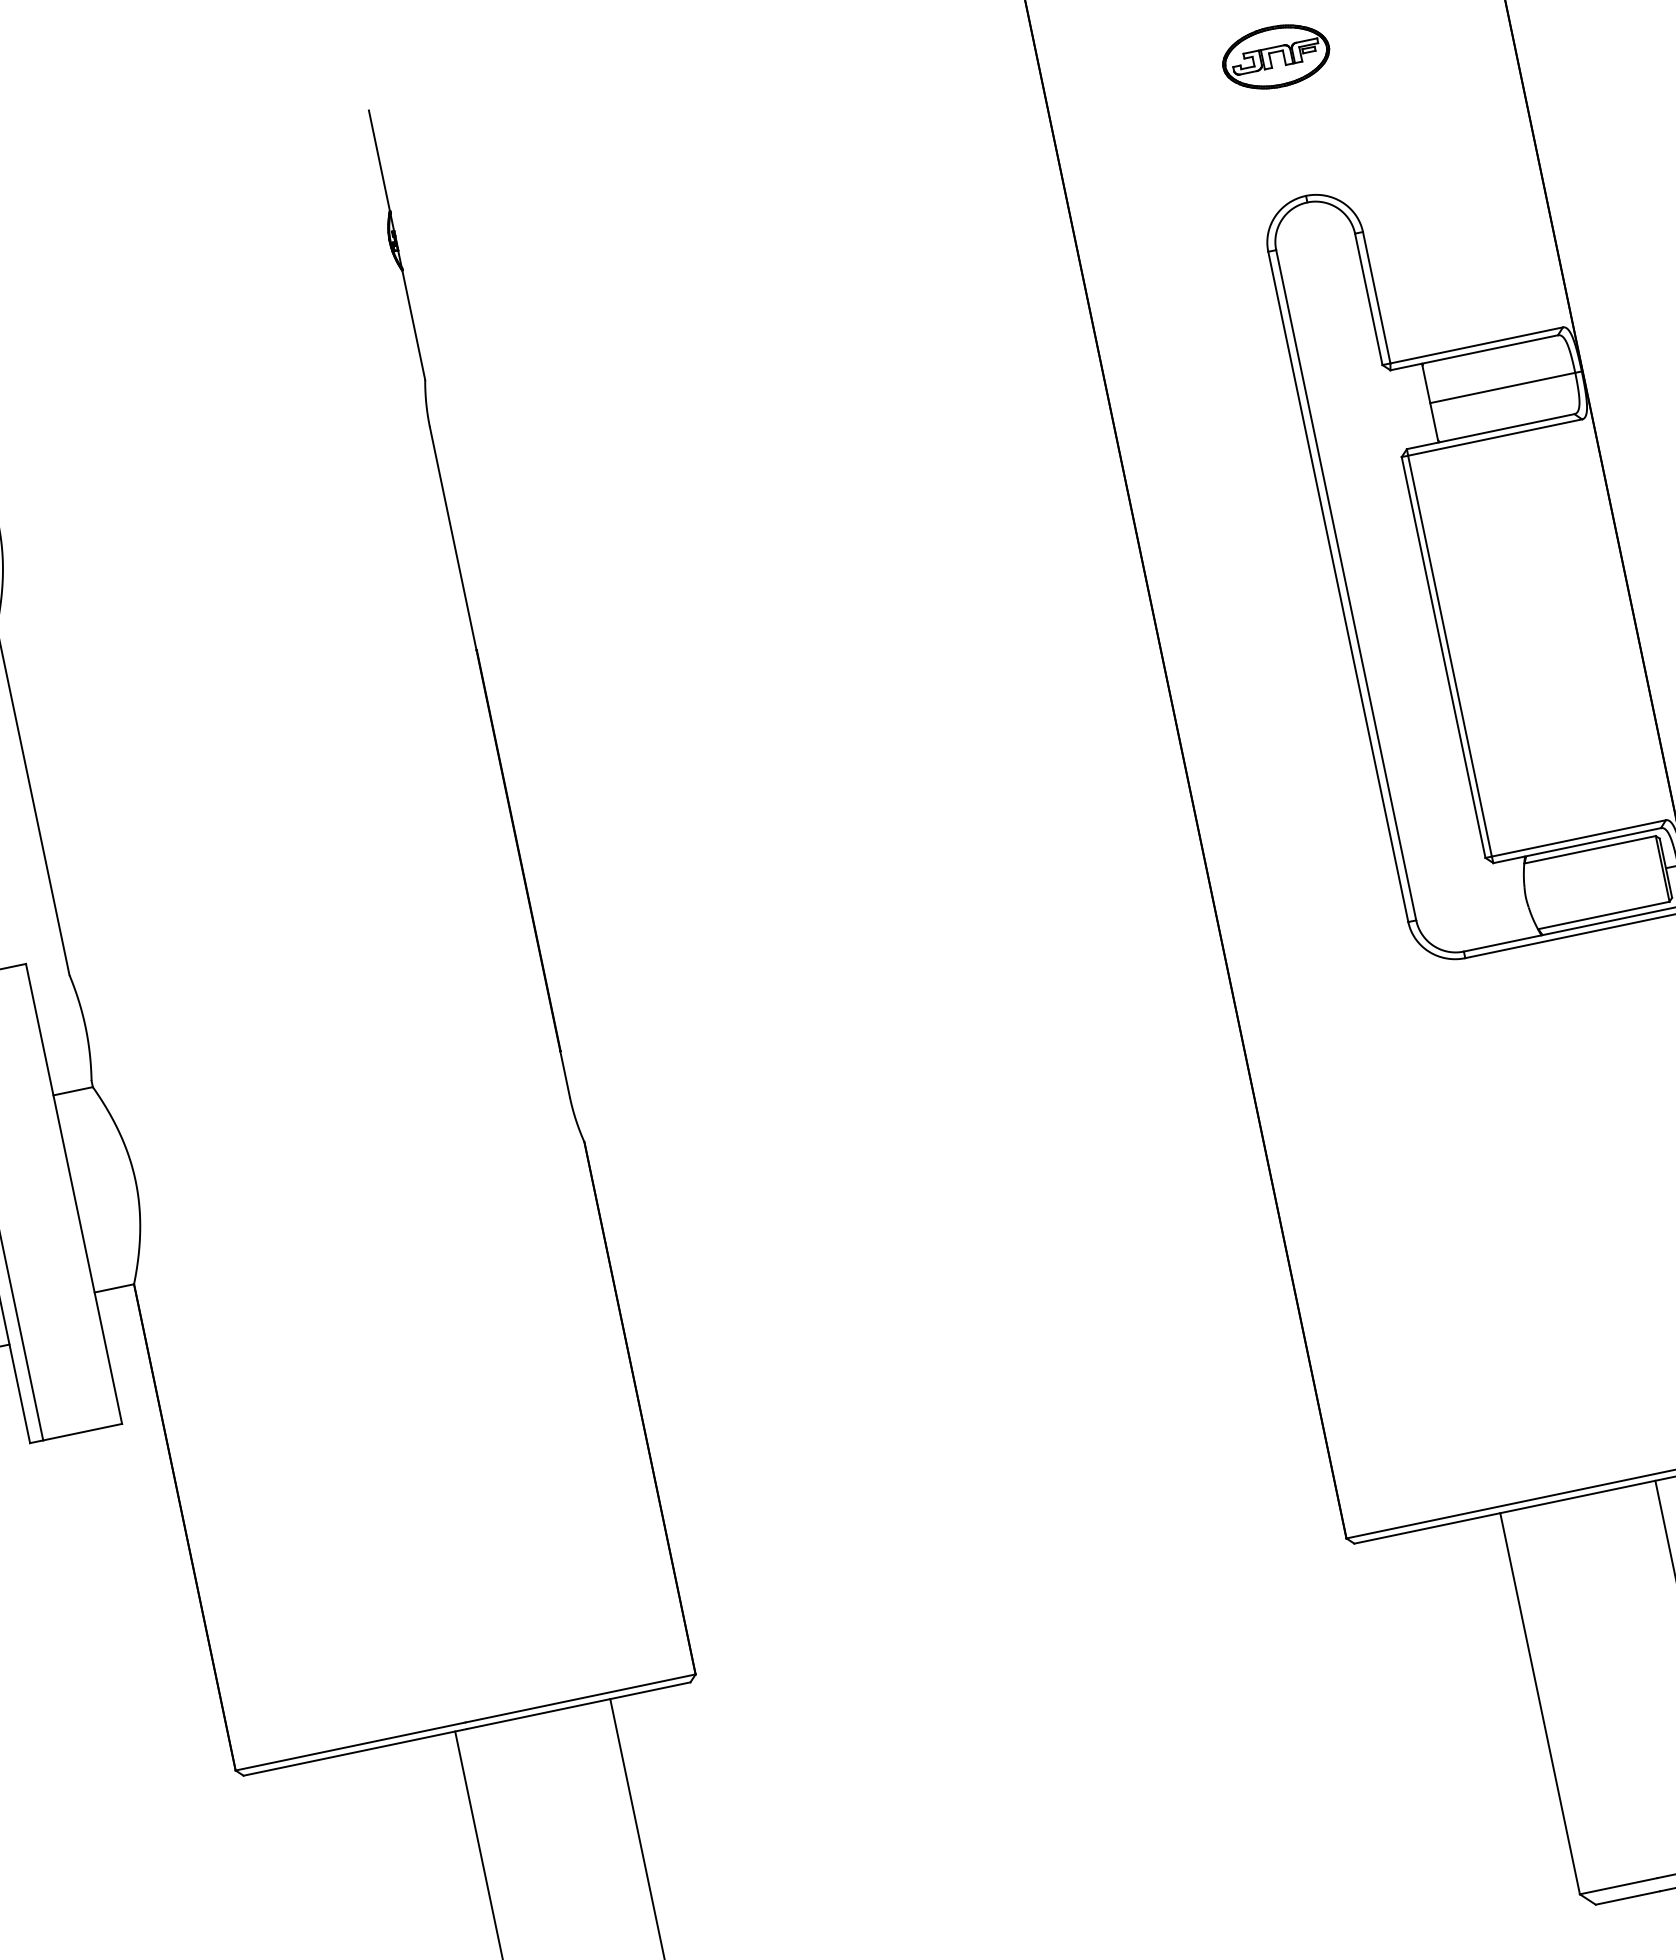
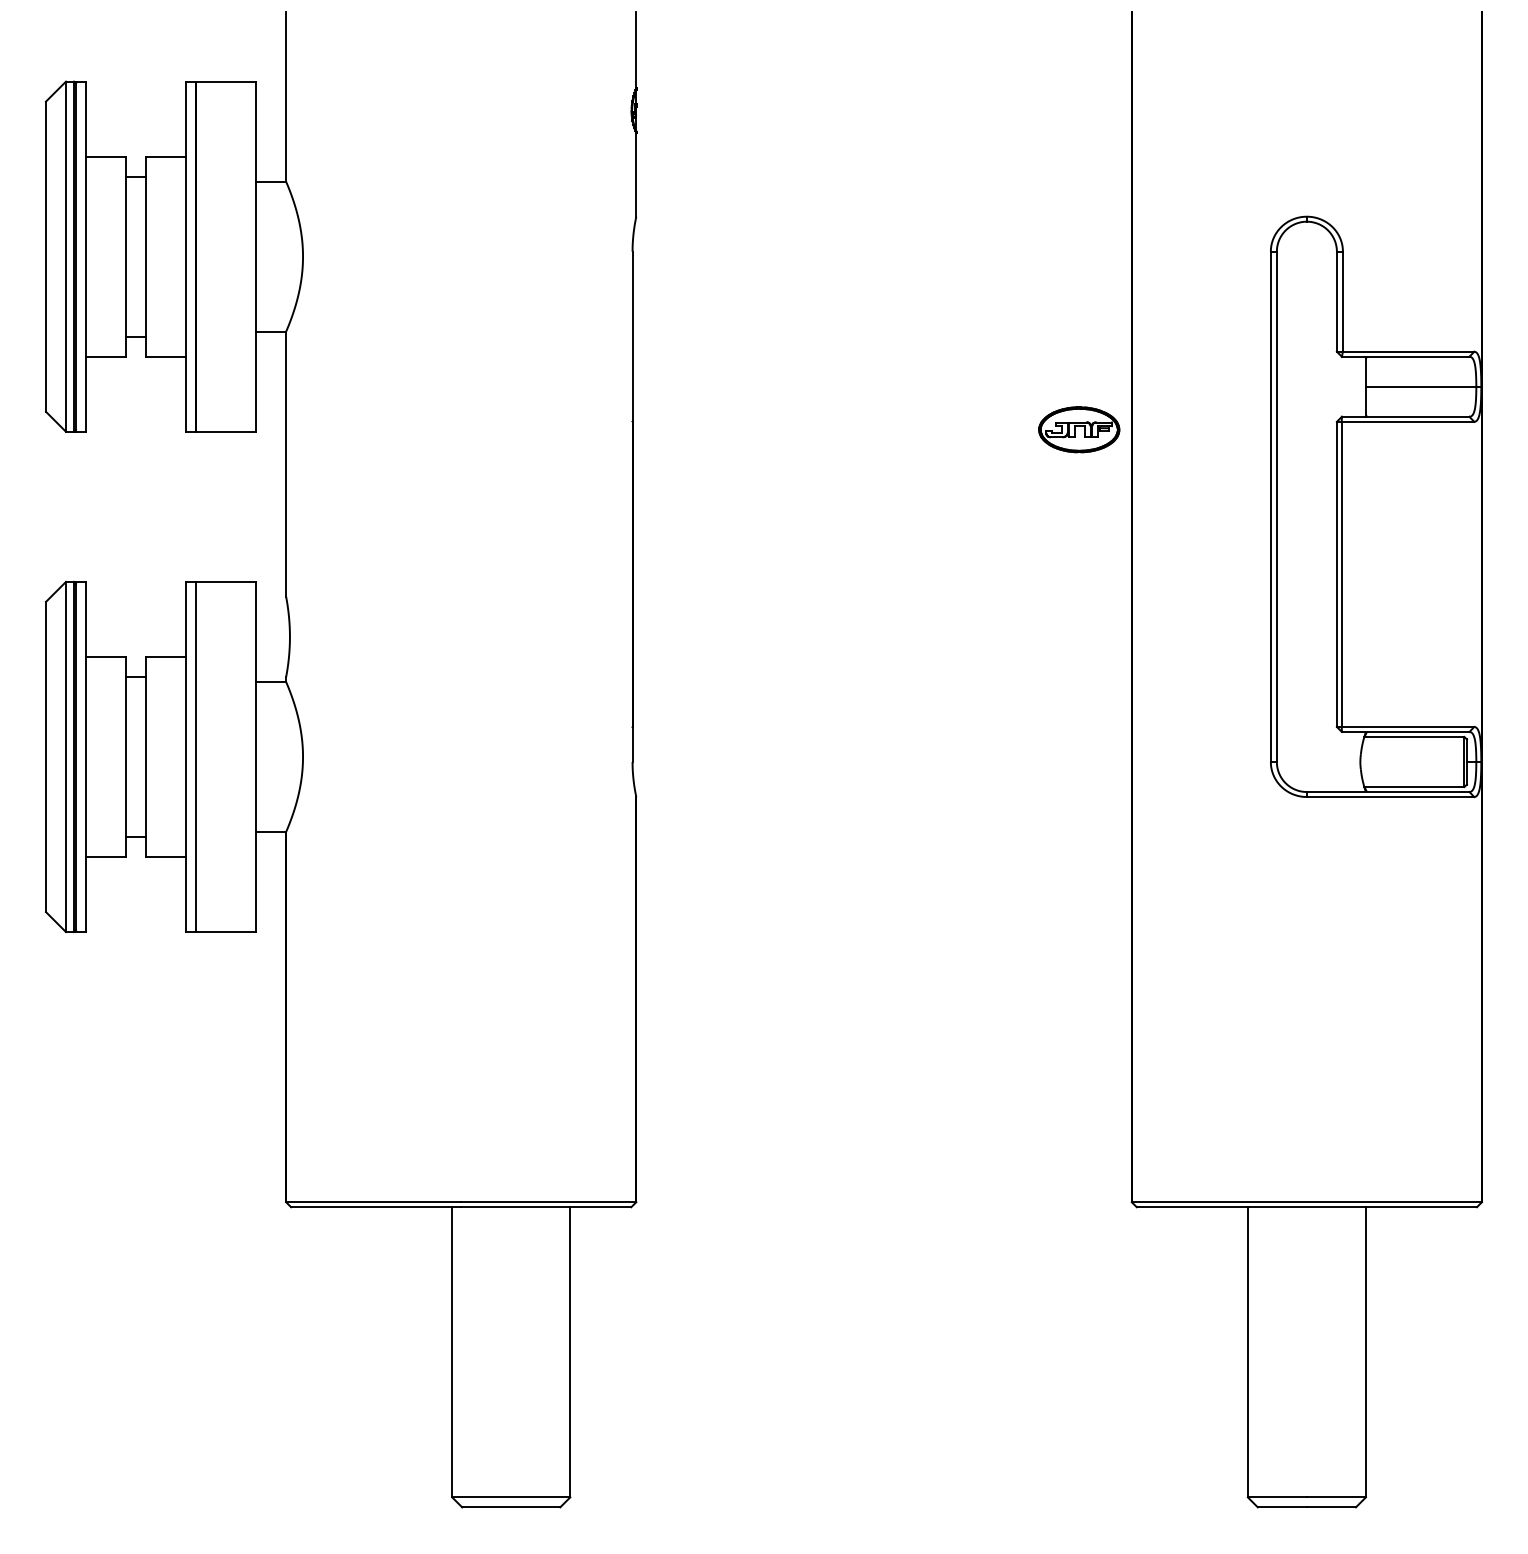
part: (1276, 56) -> (1079, 429), moved

